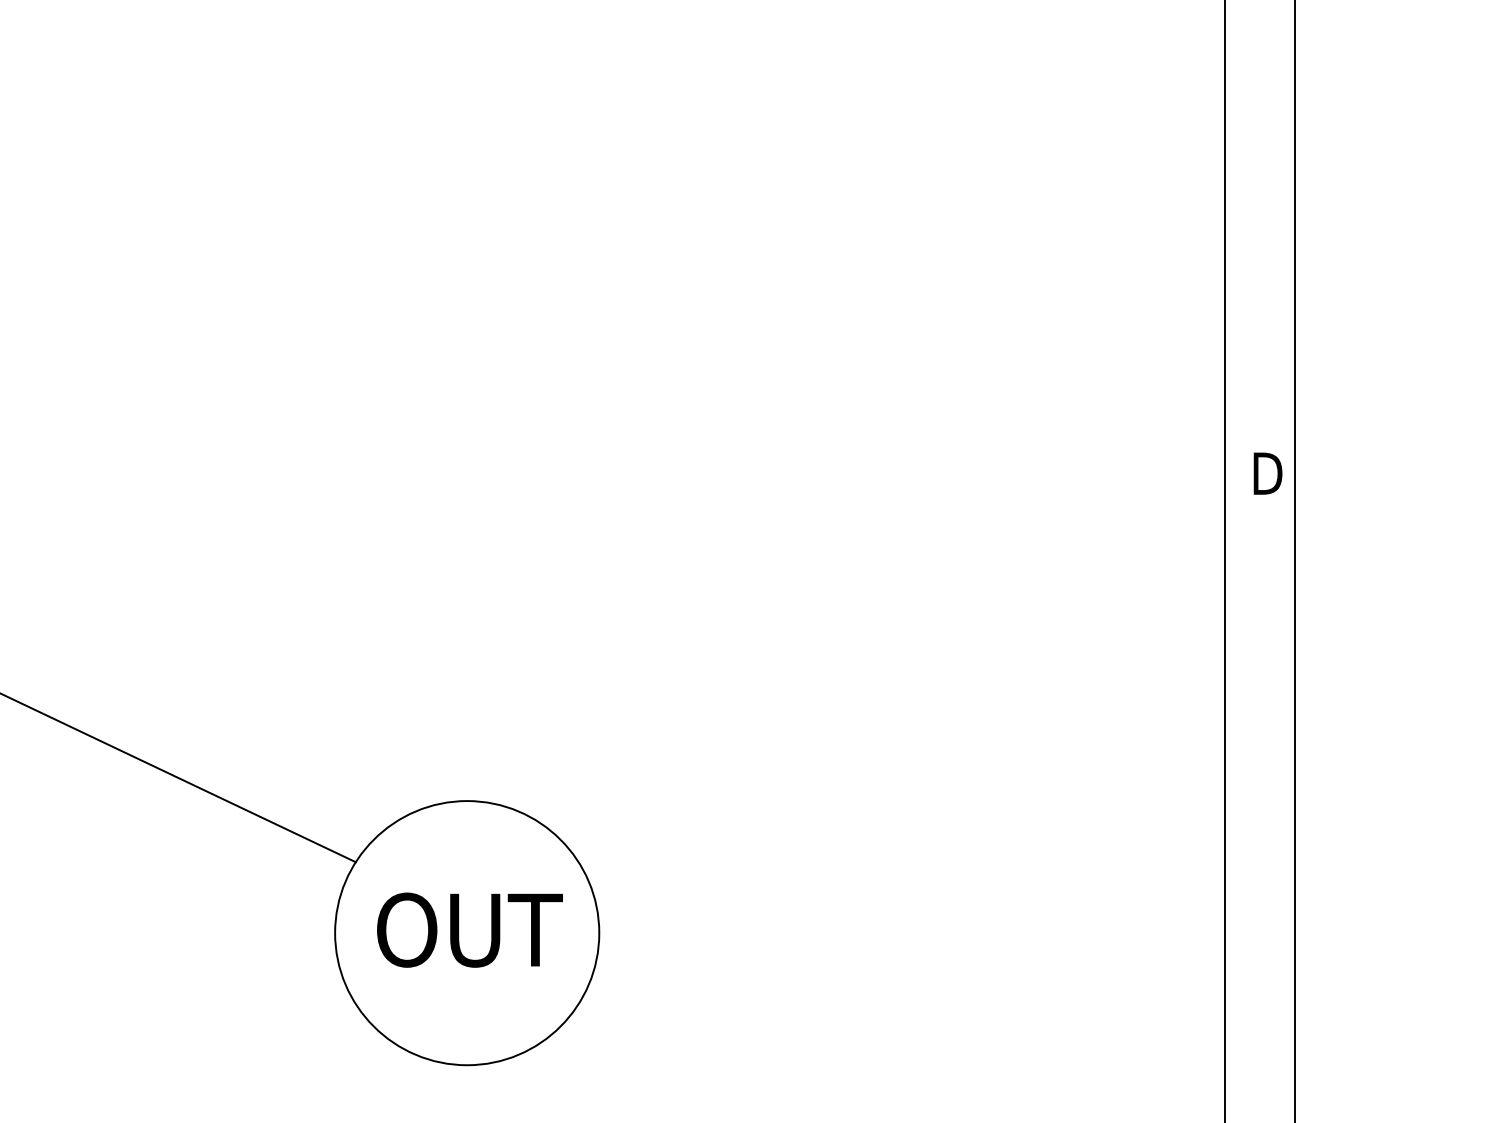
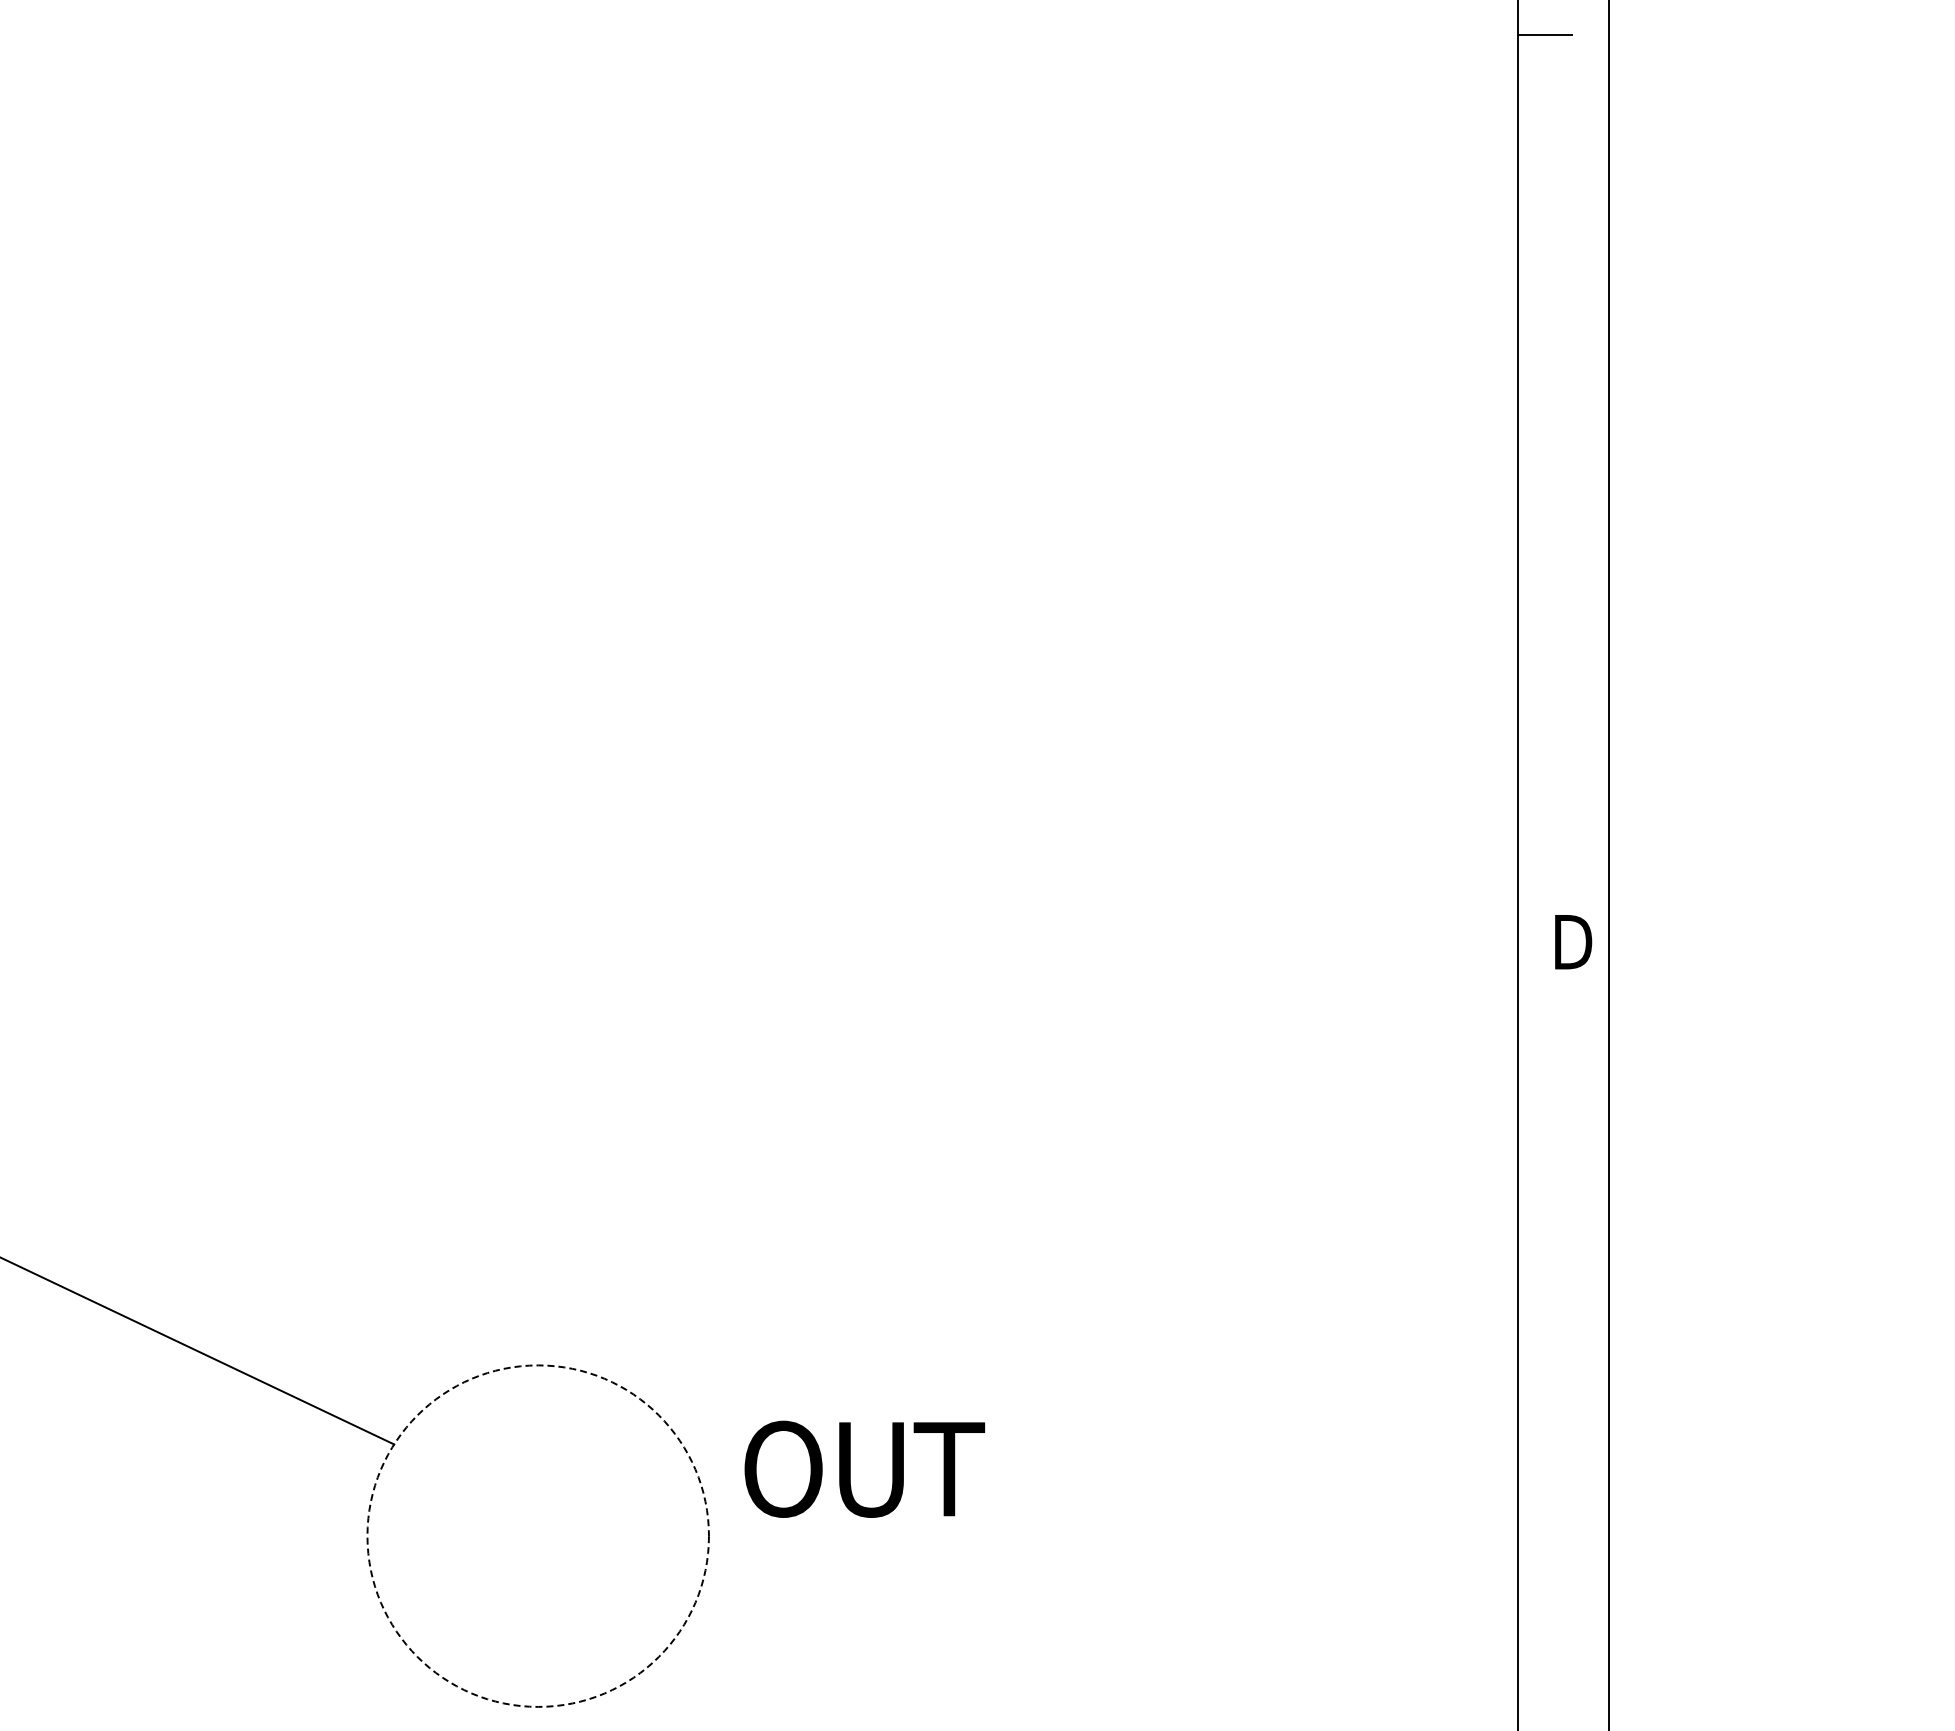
text: (469, 929) -> (864, 1468), moved
circle: (466, 932) -> (537, 1535), solid -> dashed

